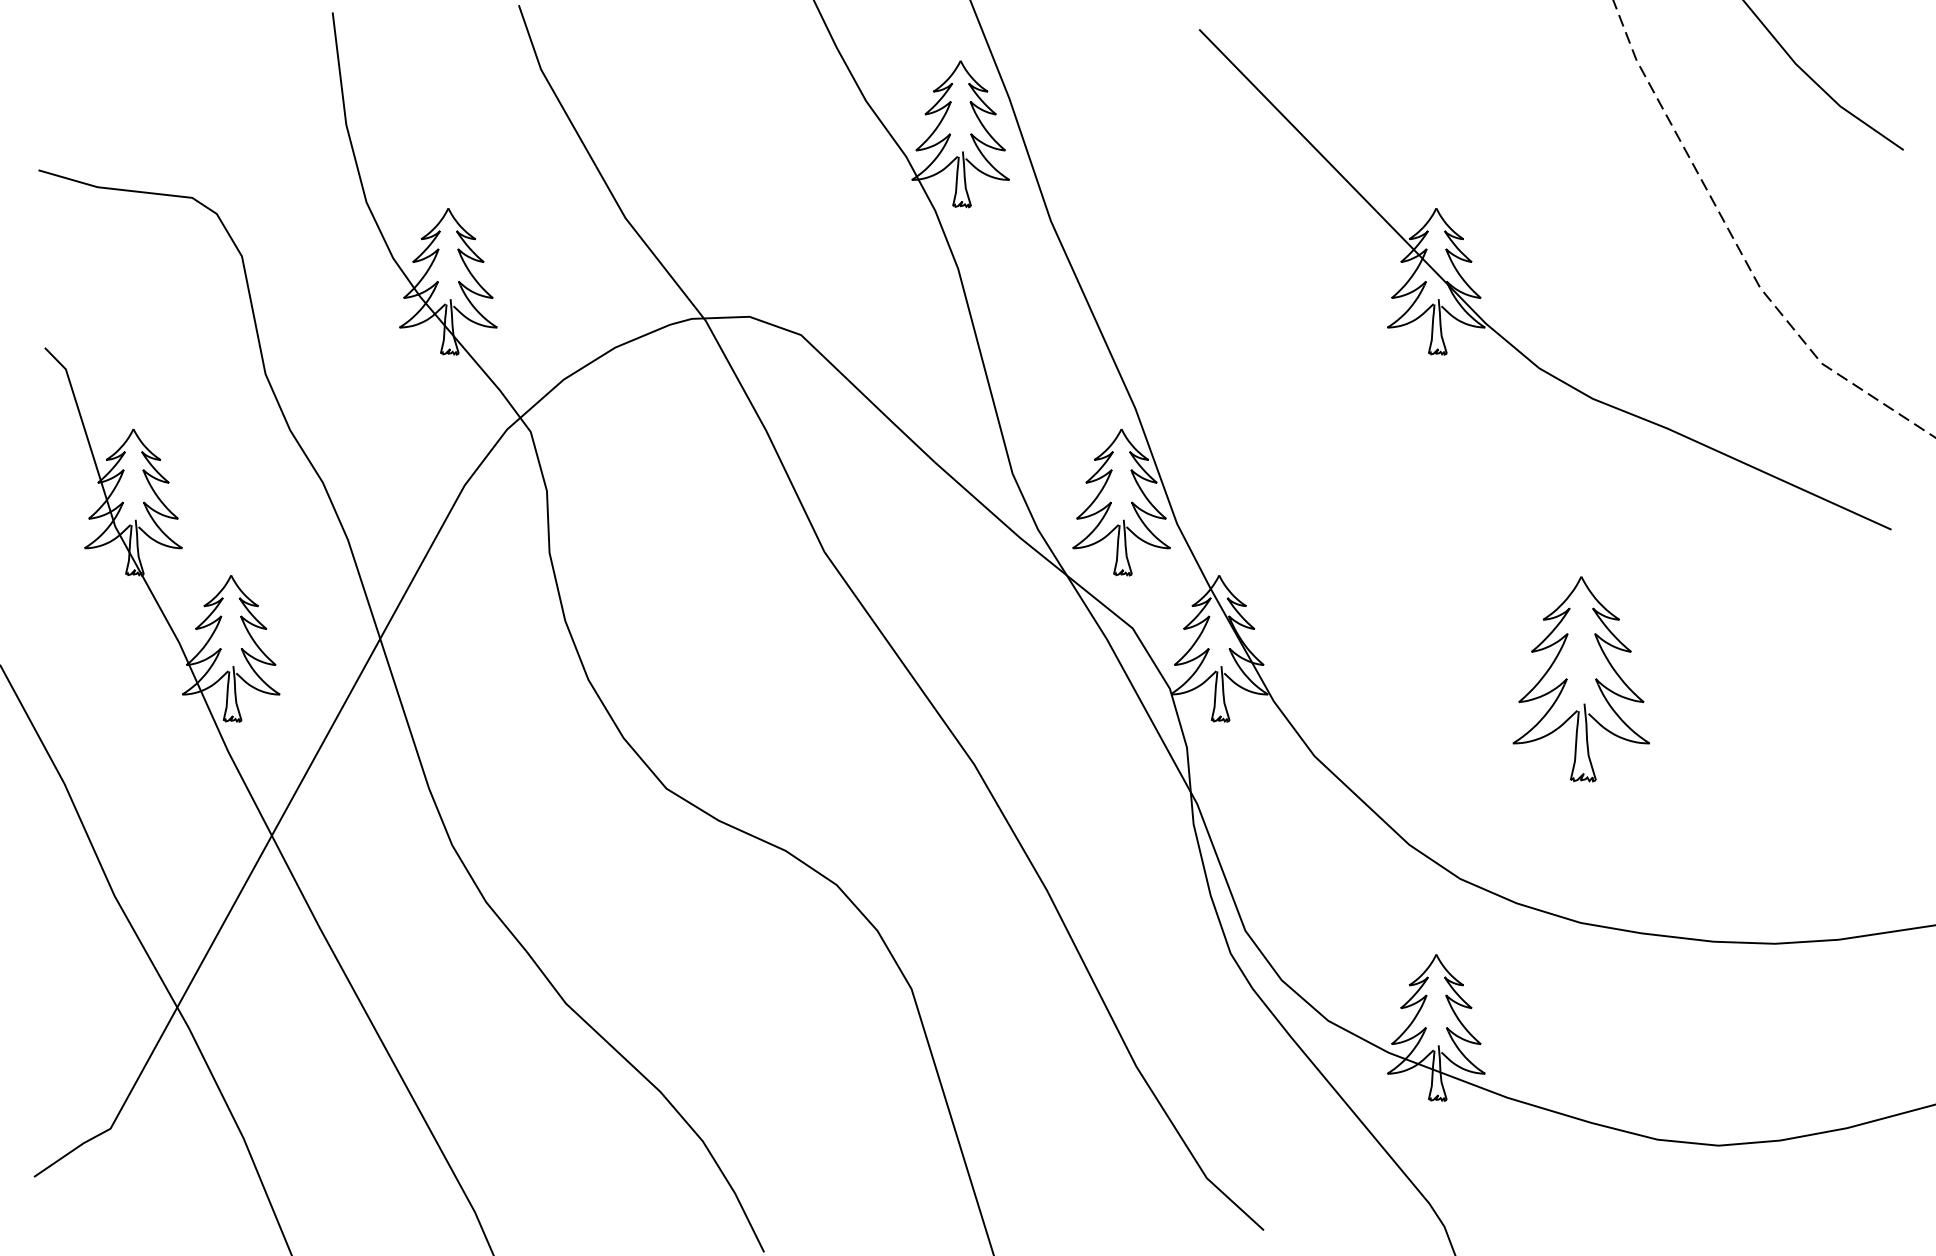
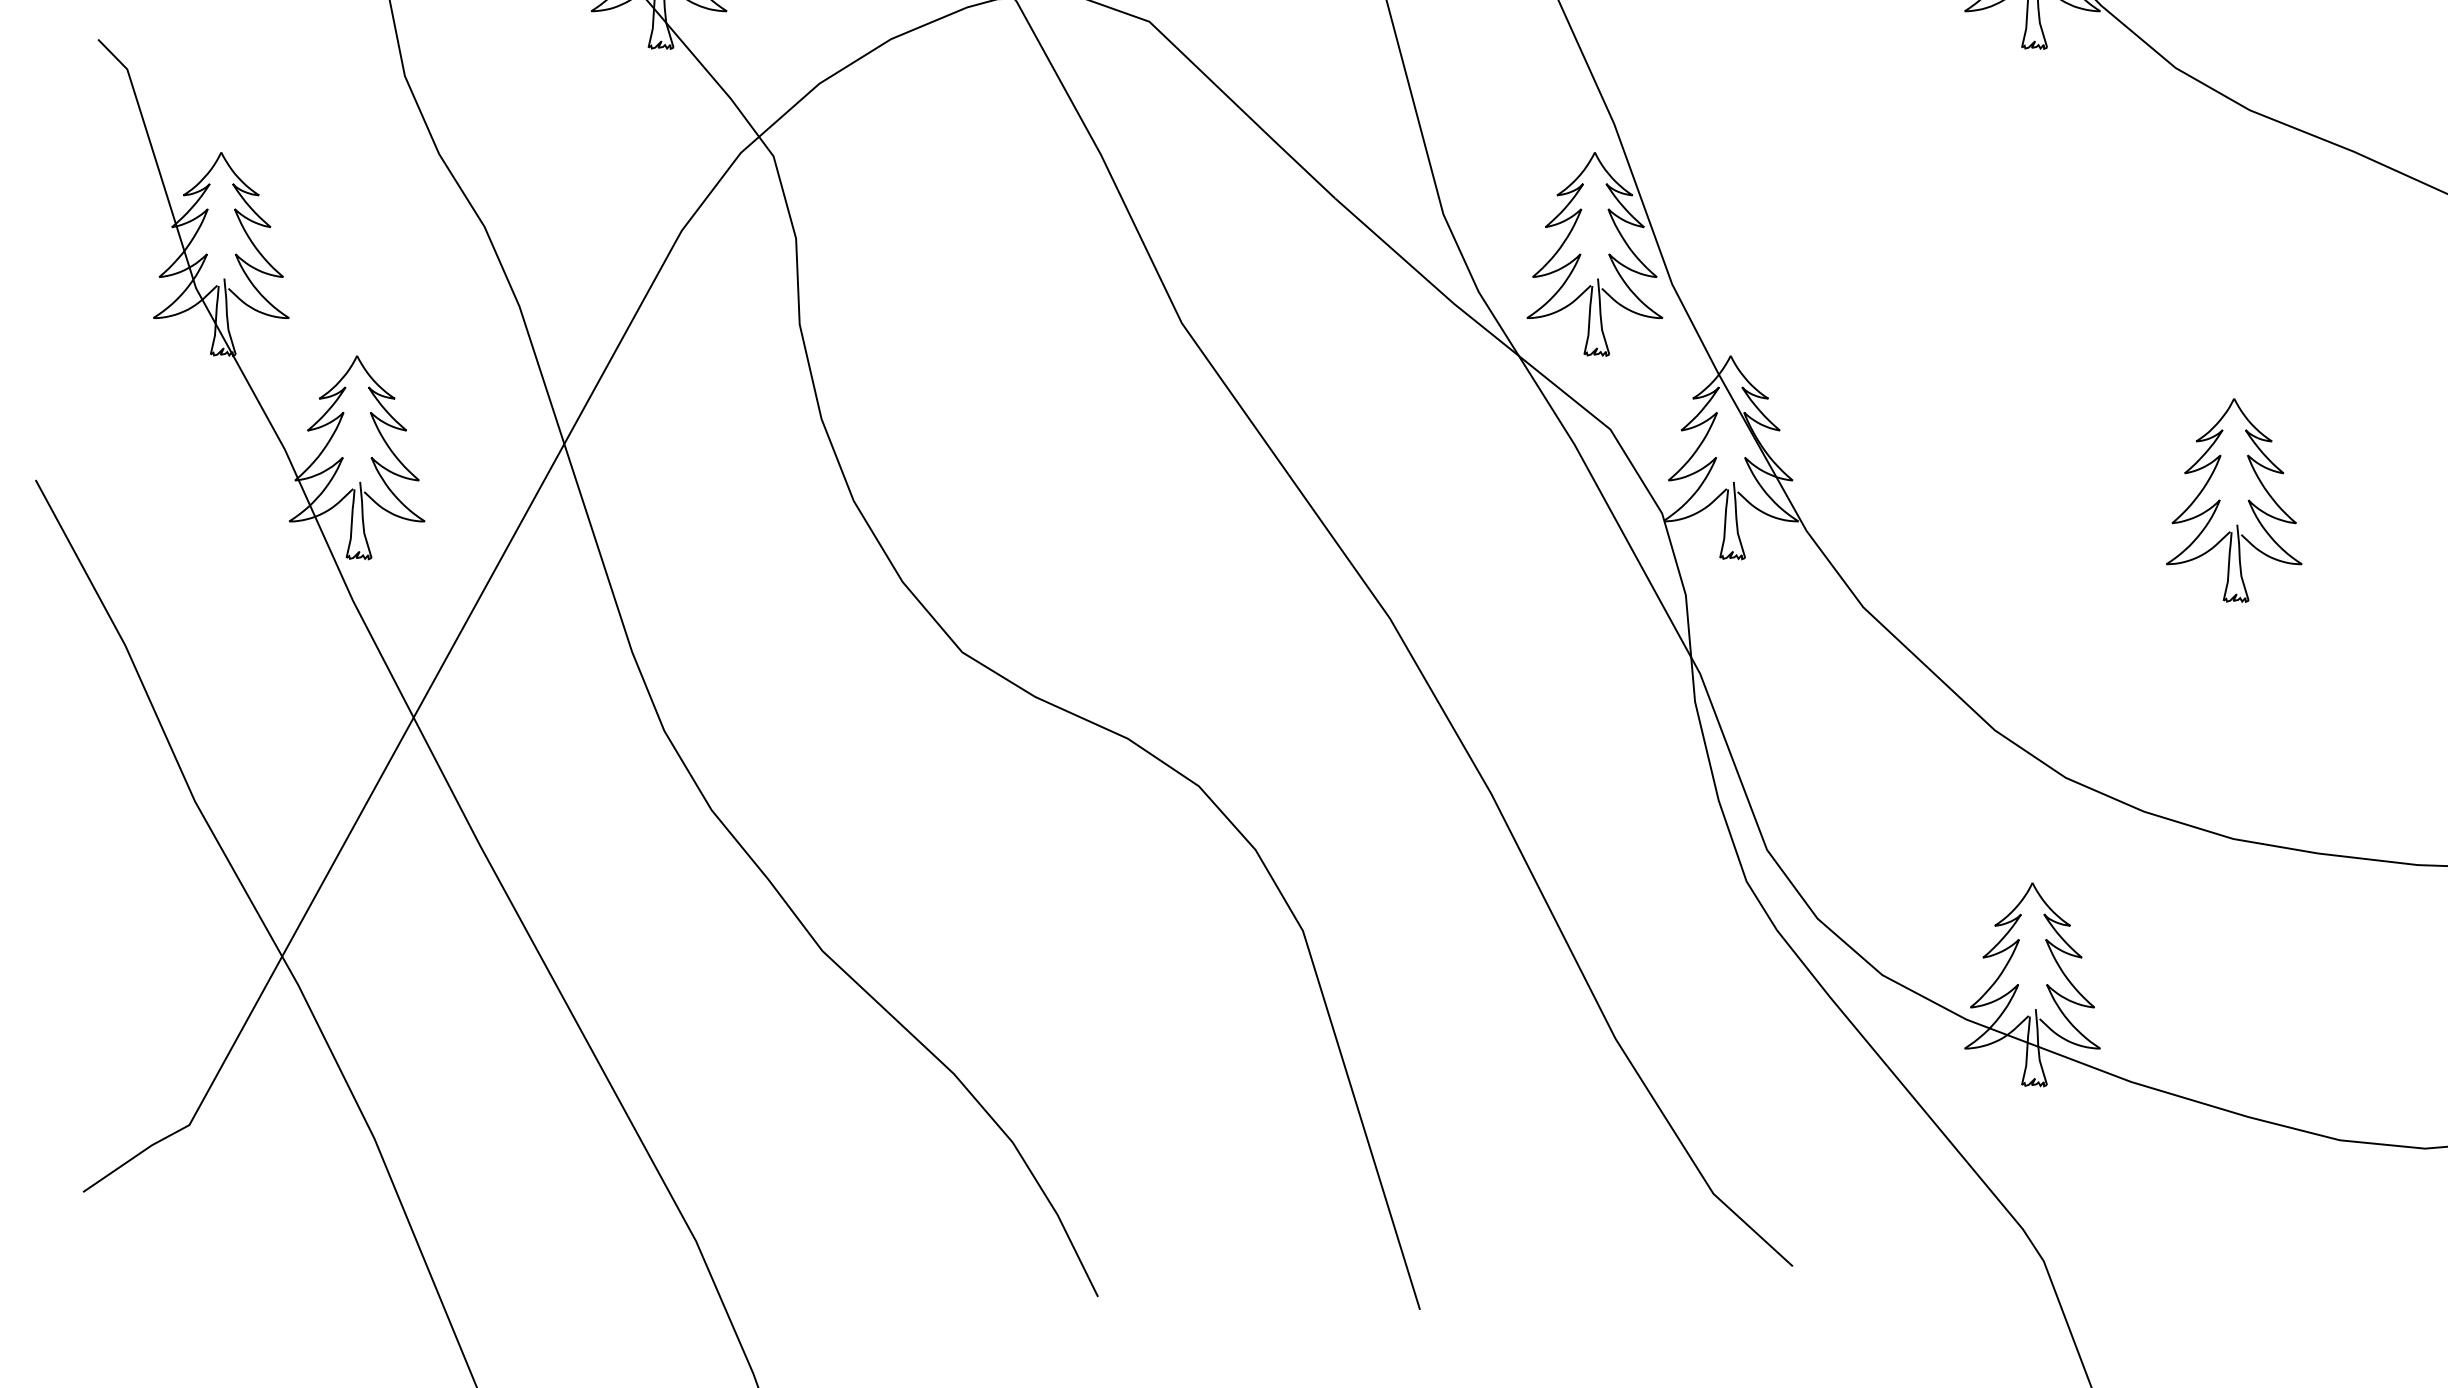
part: (1581, 679) -> (2234, 500), size x0.71

